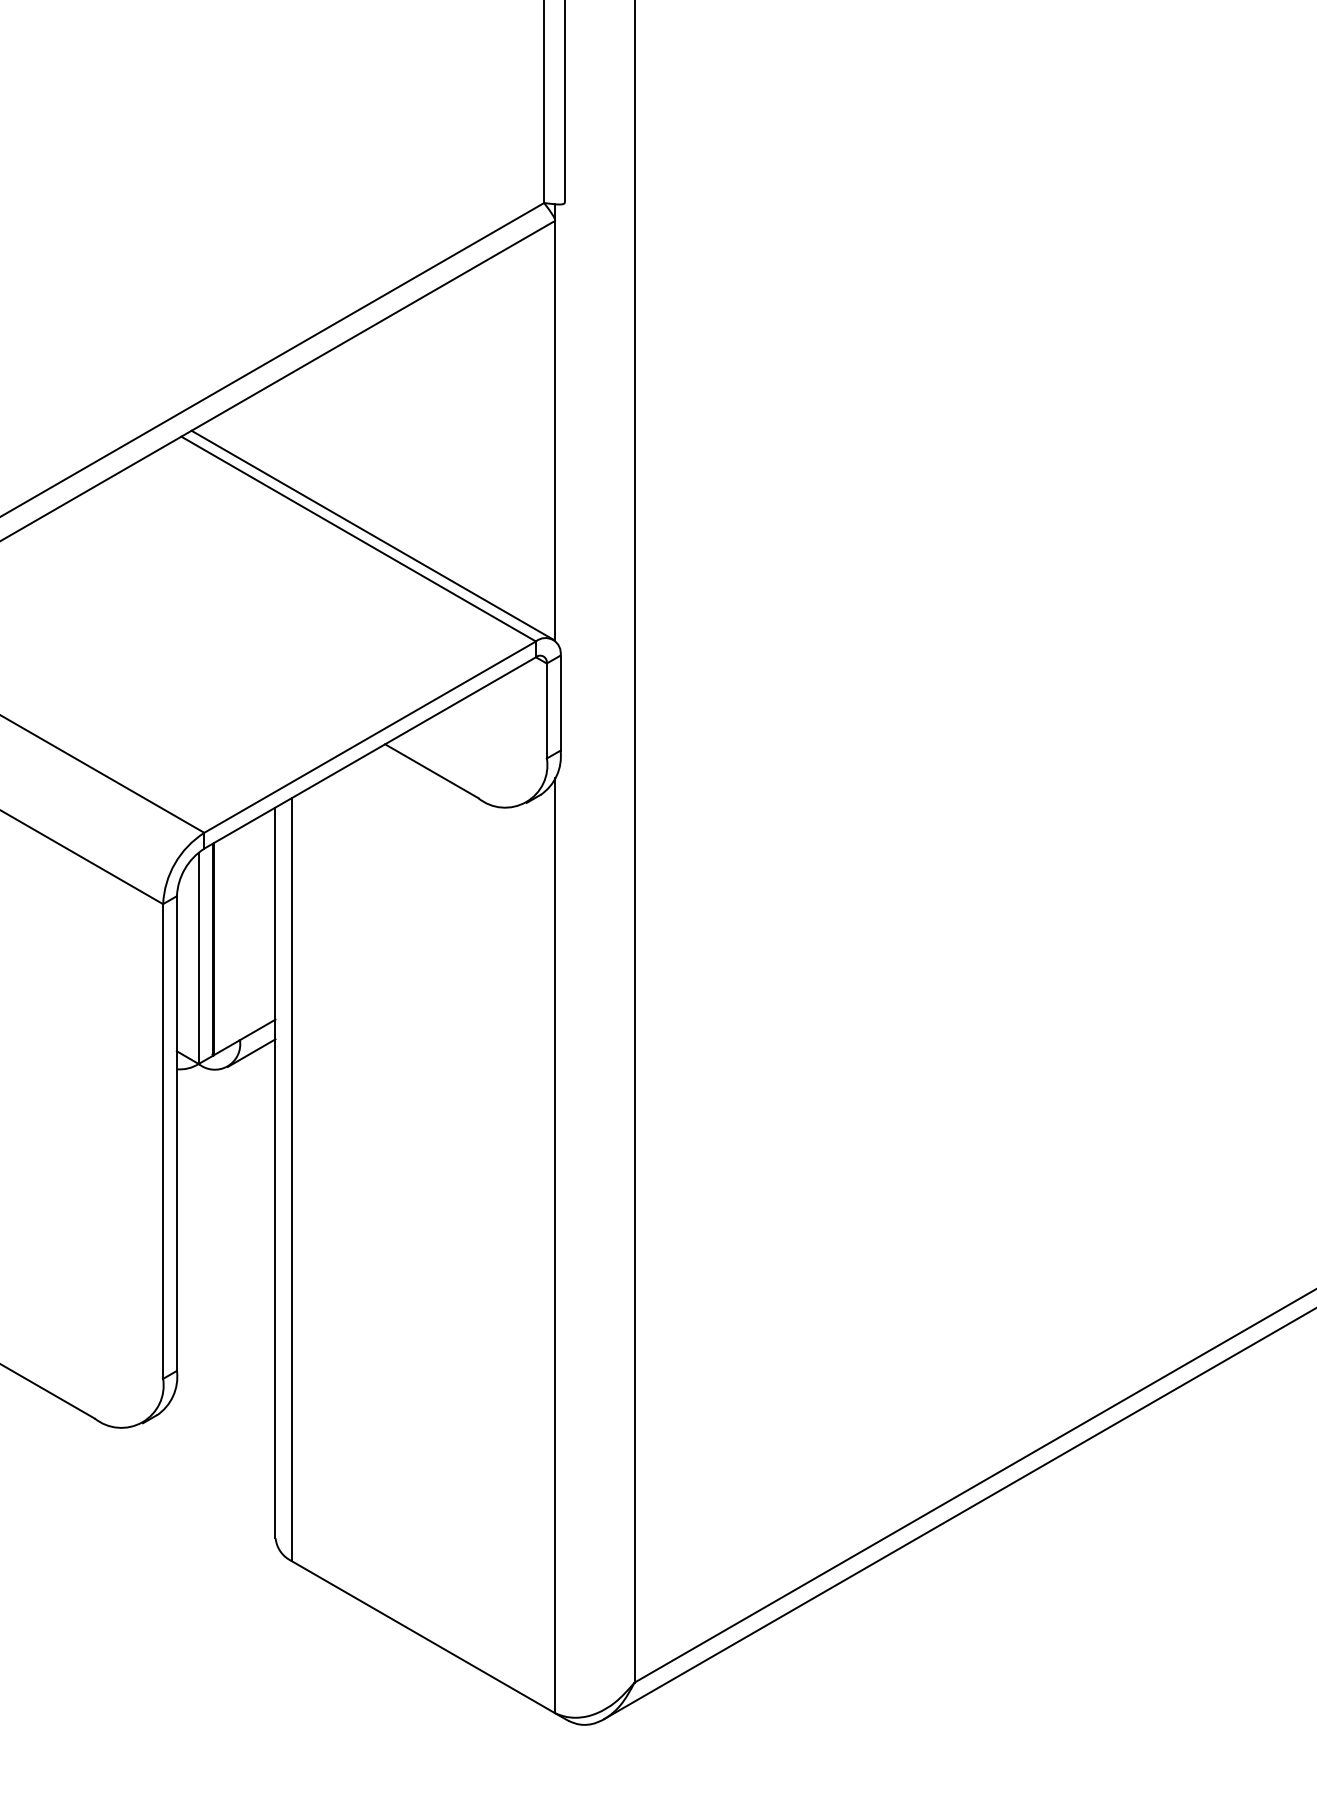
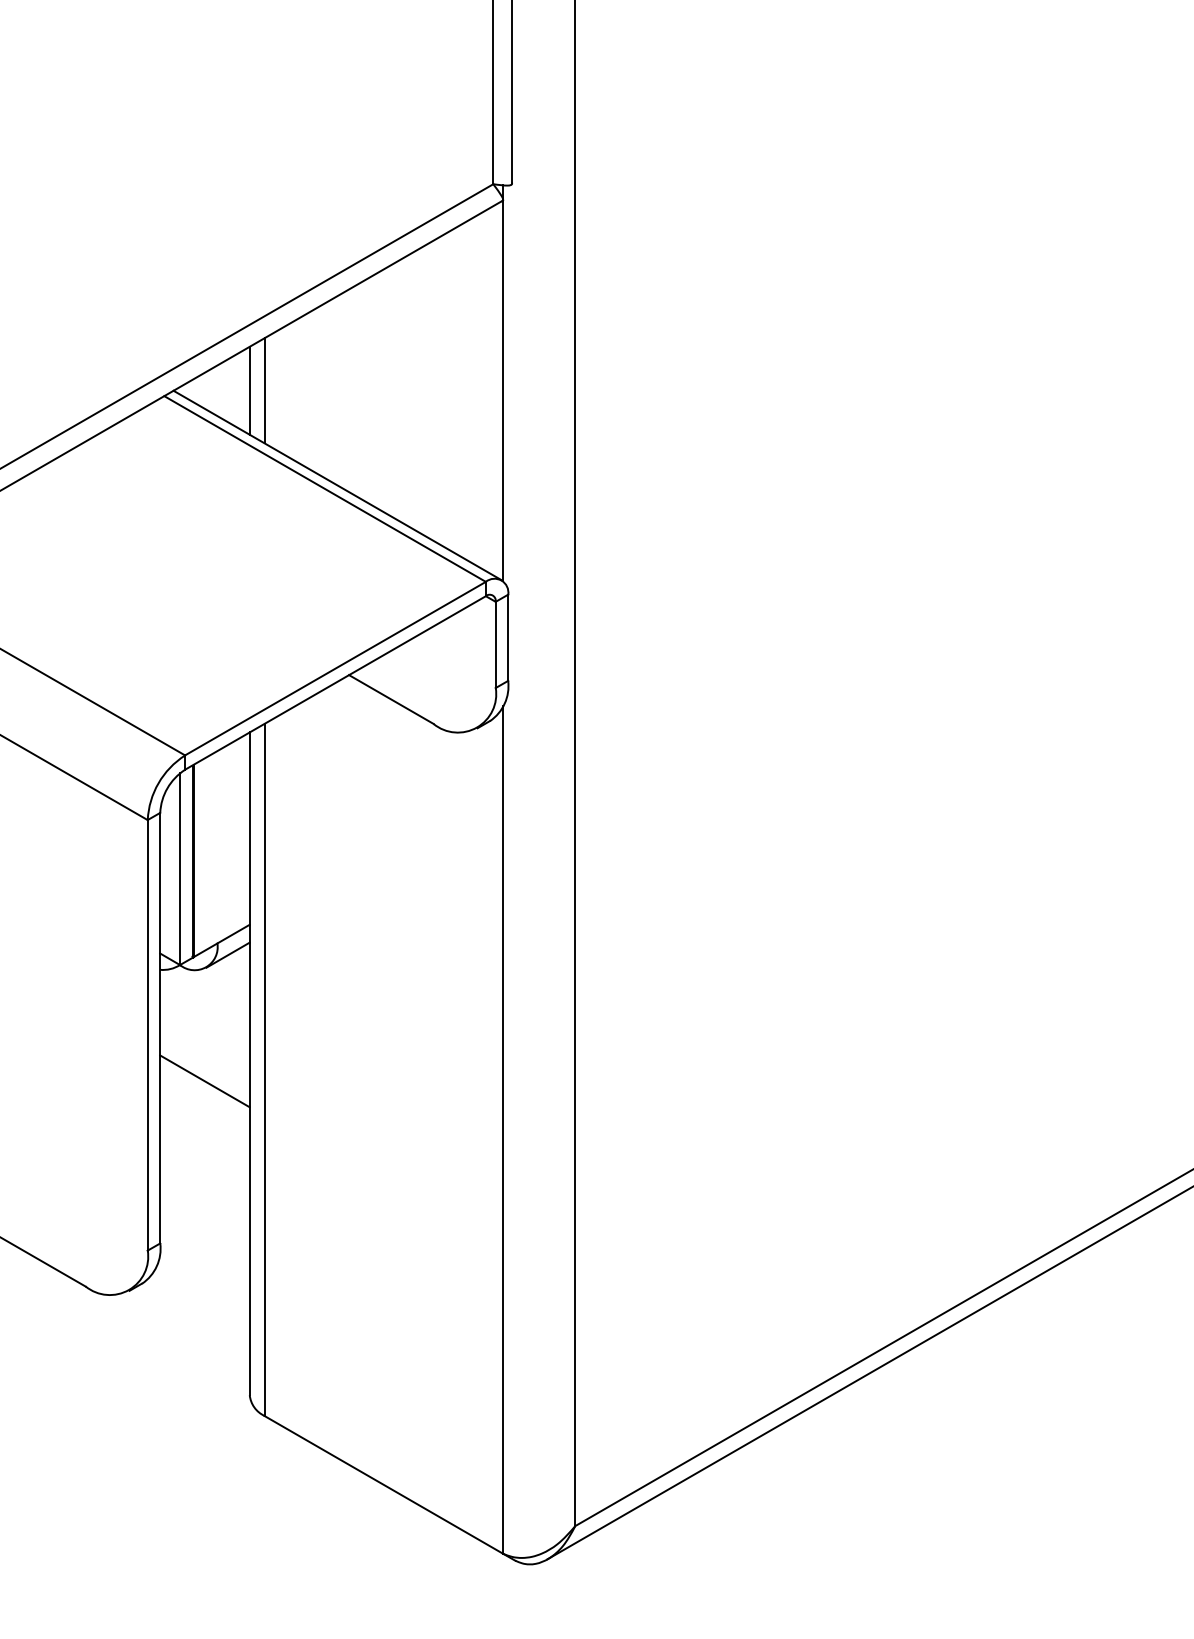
line: (275, 430) -> (249, 390), added
line: (291, 430) -> (264, 390), added
line: (225, 1191) -> (204, 1080), added

